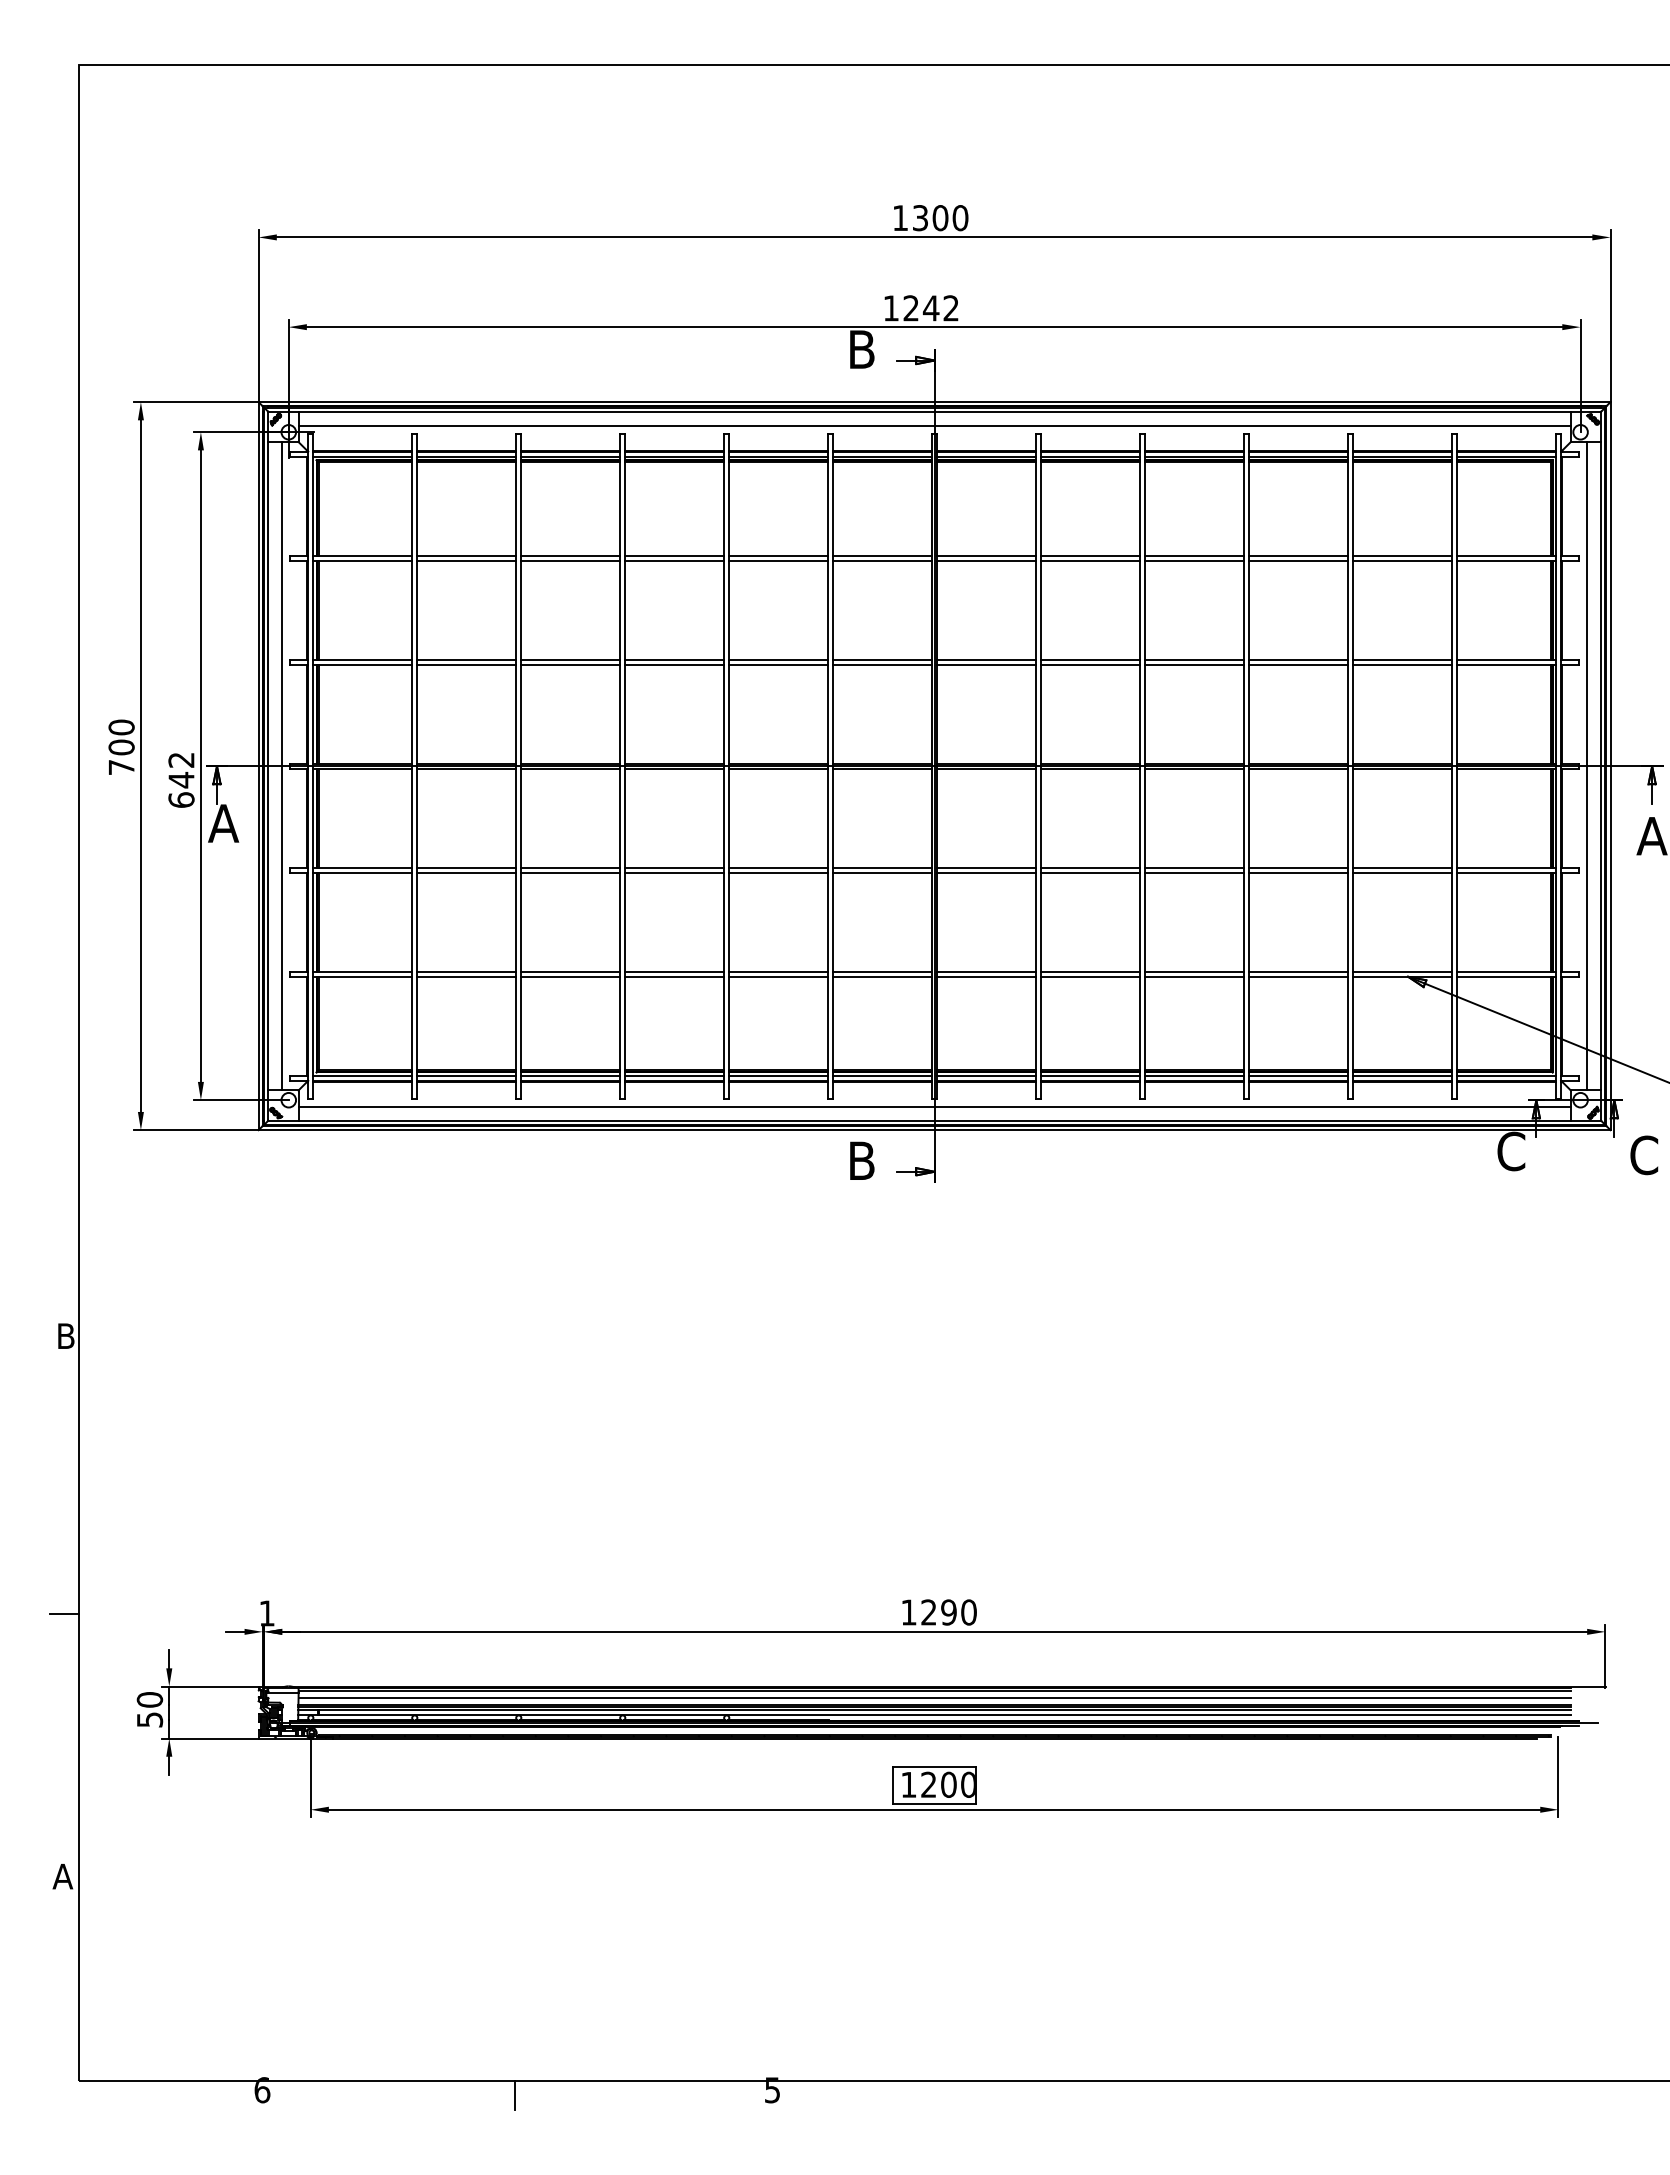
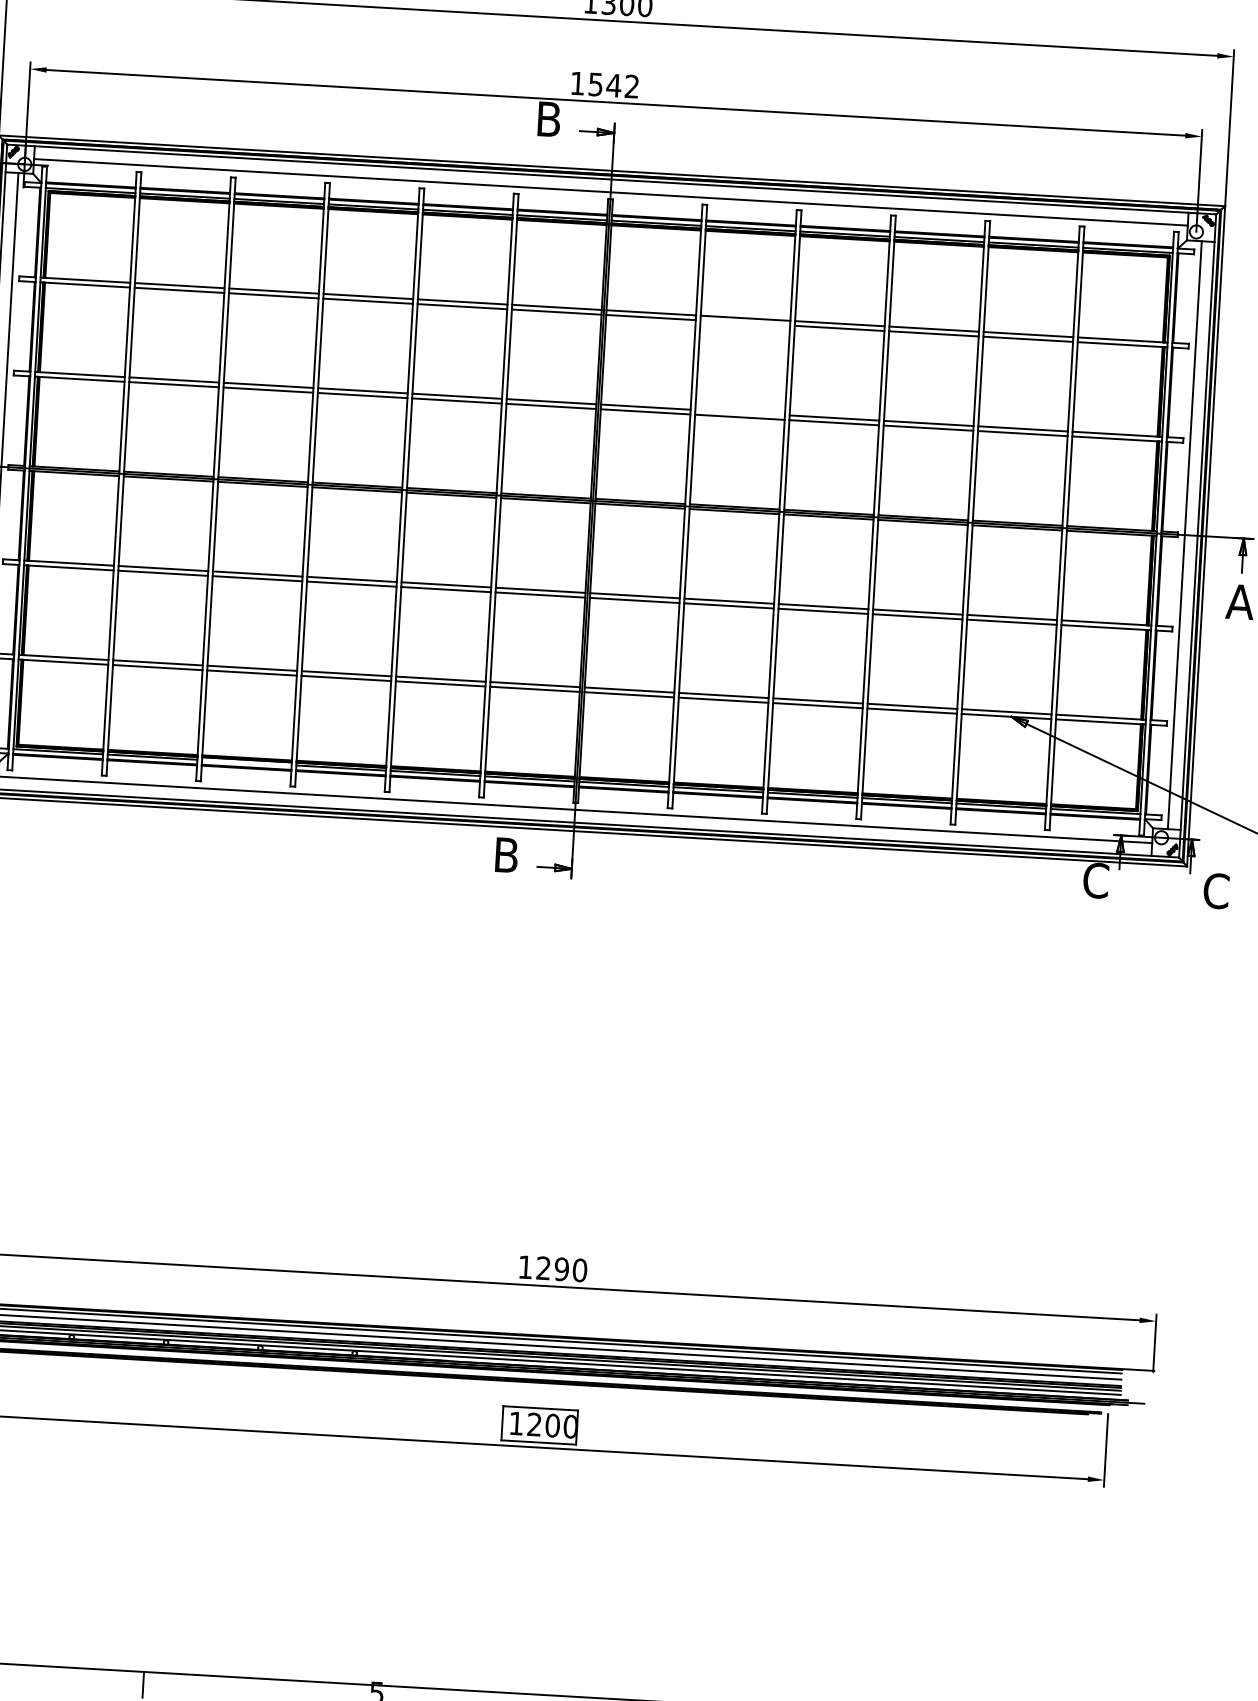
text: (910, 308) -> (595, 84), 1242 -> 1542
line: (1090, 560) -> (745, 322), removed
line: (1090, 659) -> (740, 412), removed
line: (570, 1075) -> (246, 762), removed

